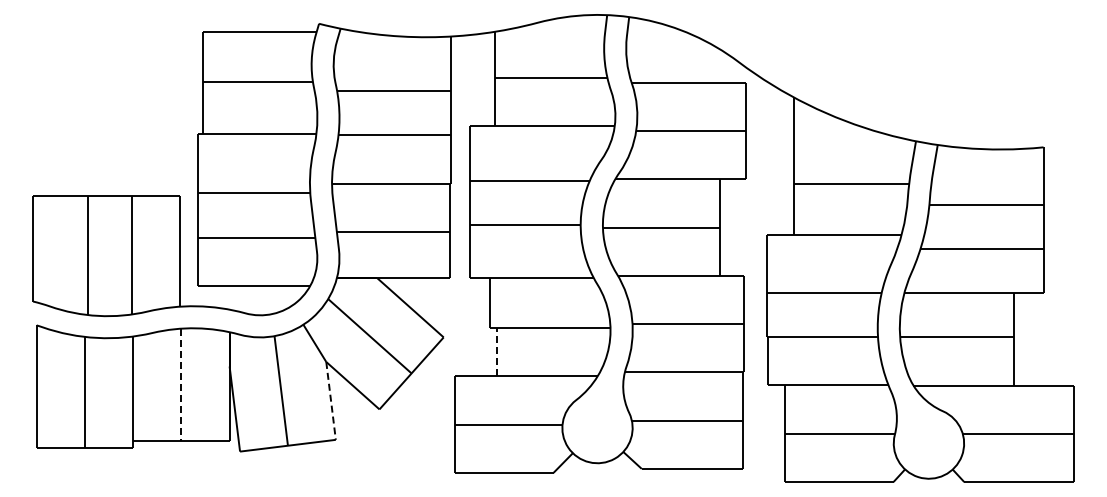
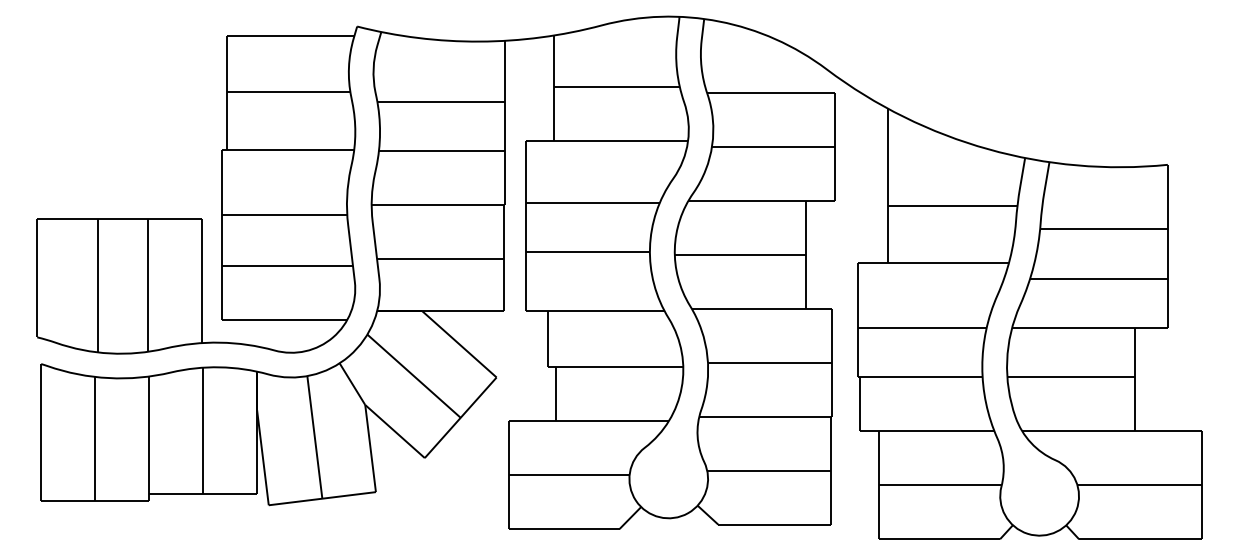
line: (496, 351) -> (555, 393), dashed -> solid
line: (181, 385) -> (203, 431), dashed -> solid
line: (331, 401) -> (371, 449), dashed -> solid

